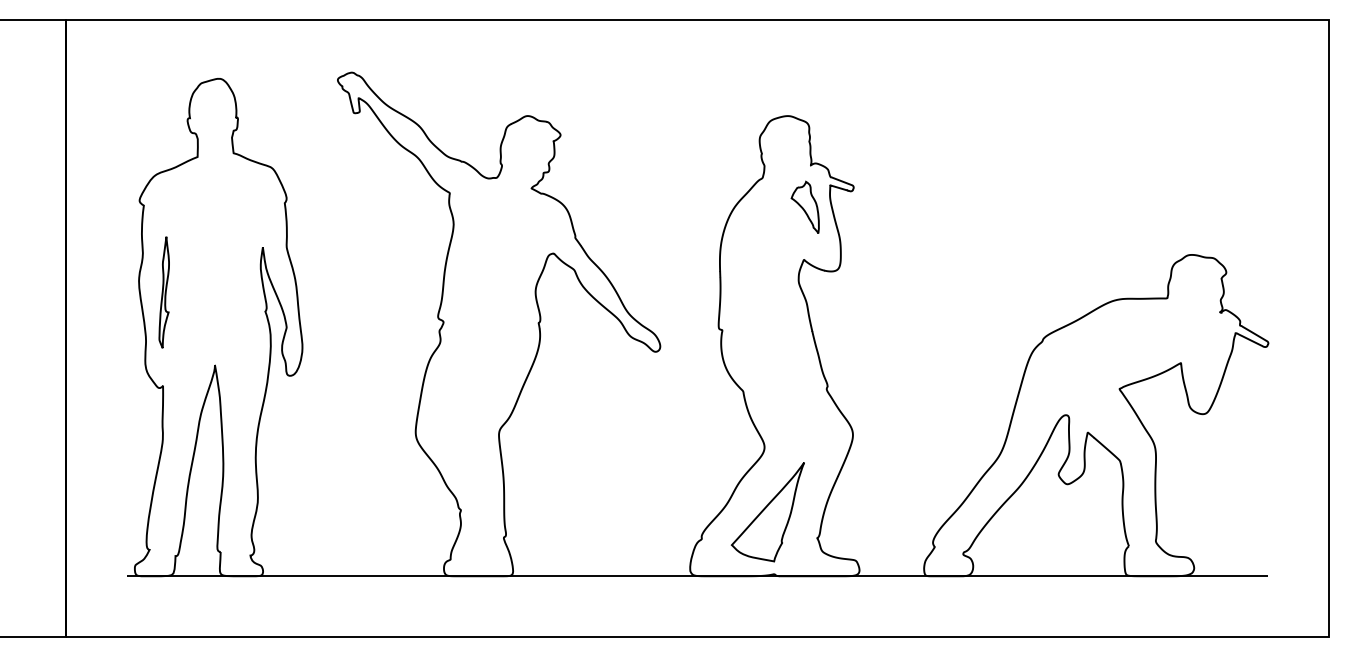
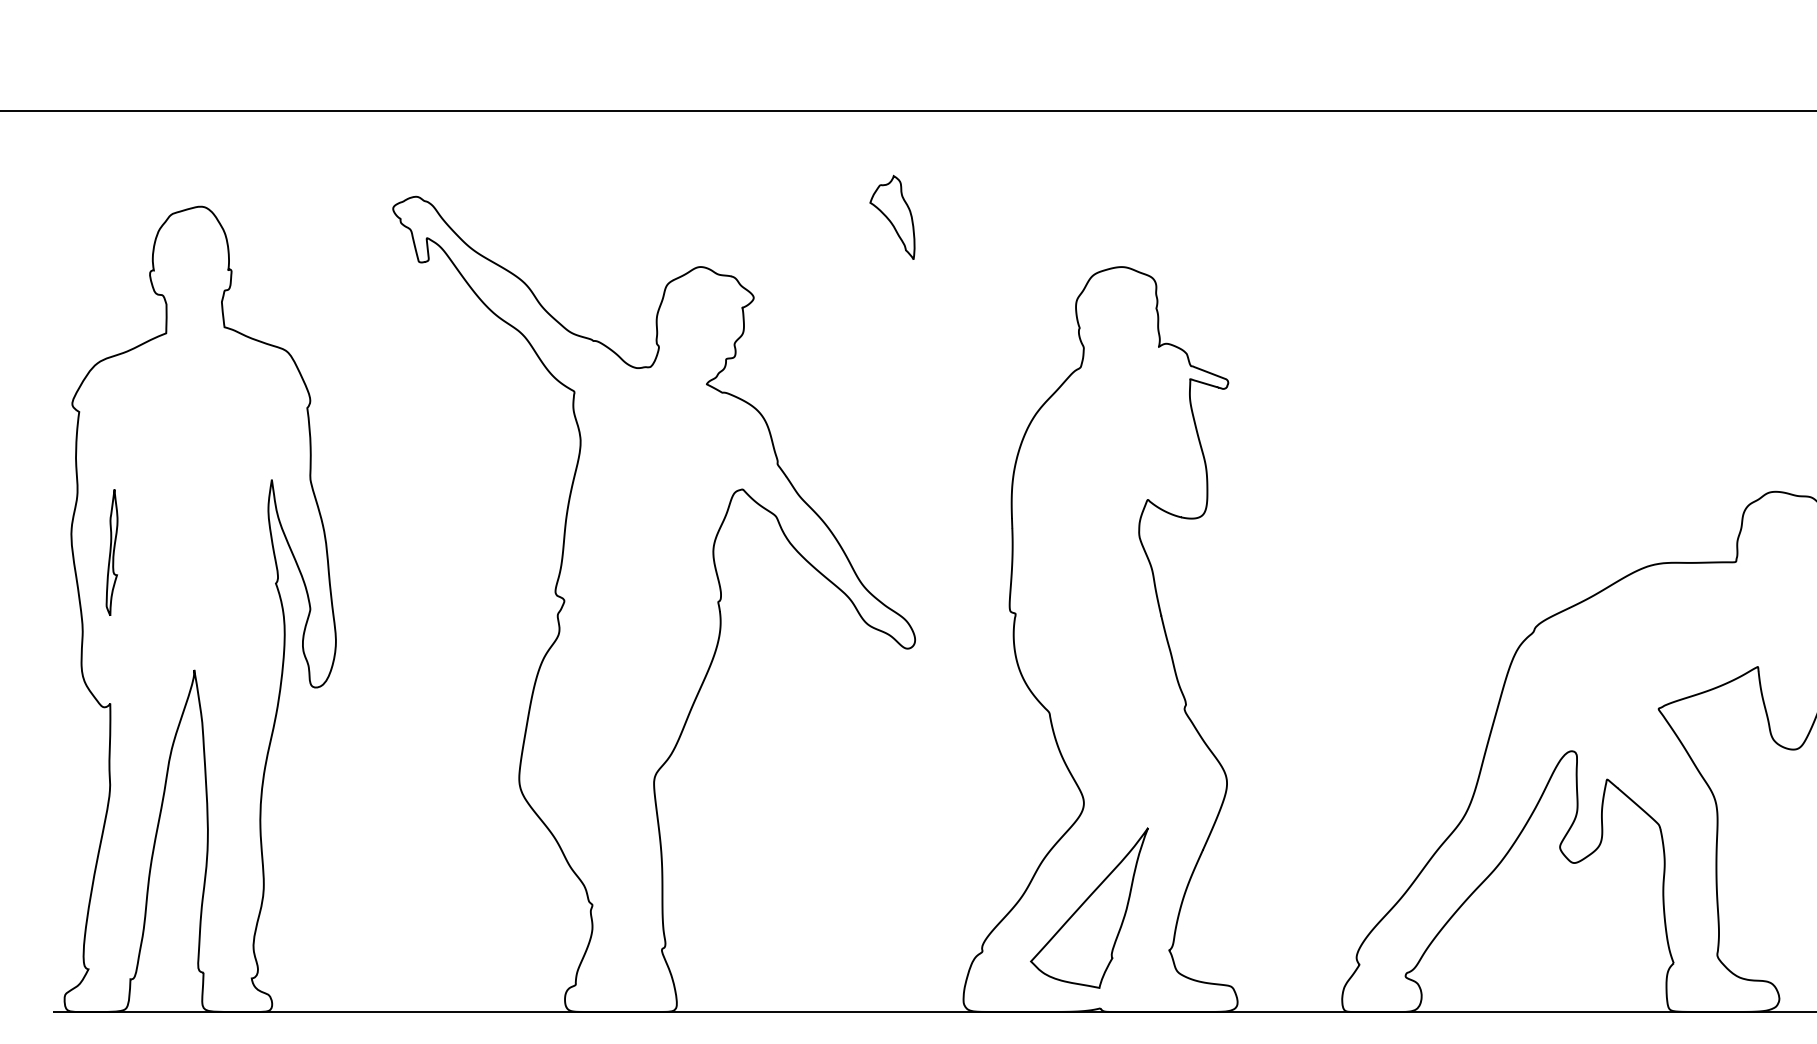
part: (804, 206) -> (891, 215), moved
part: (163, 292) -> (110, 552), size x0.7

